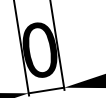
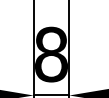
text: (40, 50) -> (51, 54), 0 -> 8

